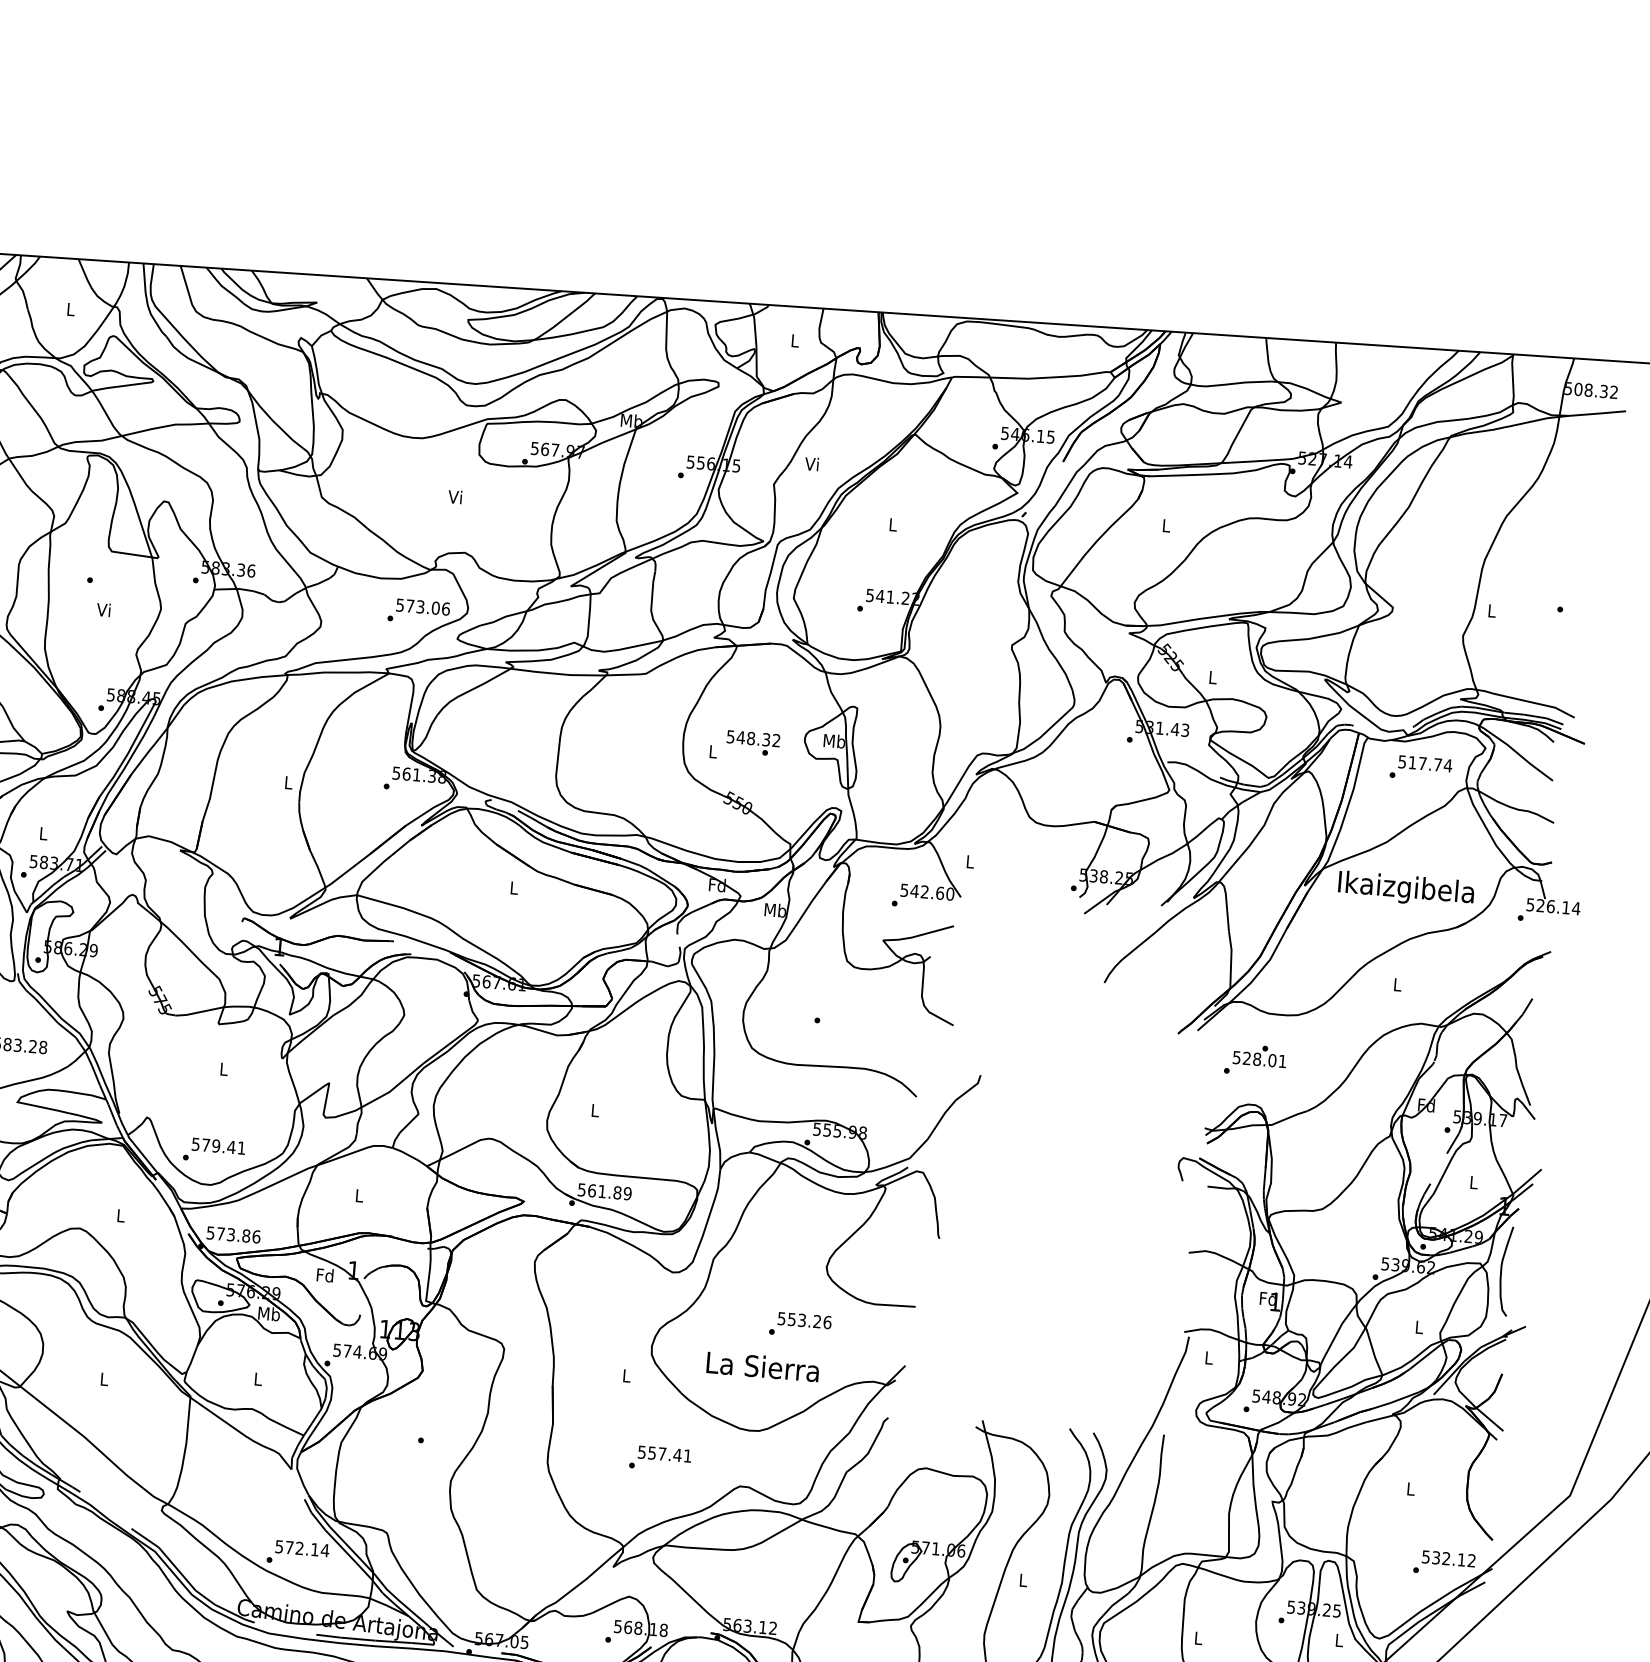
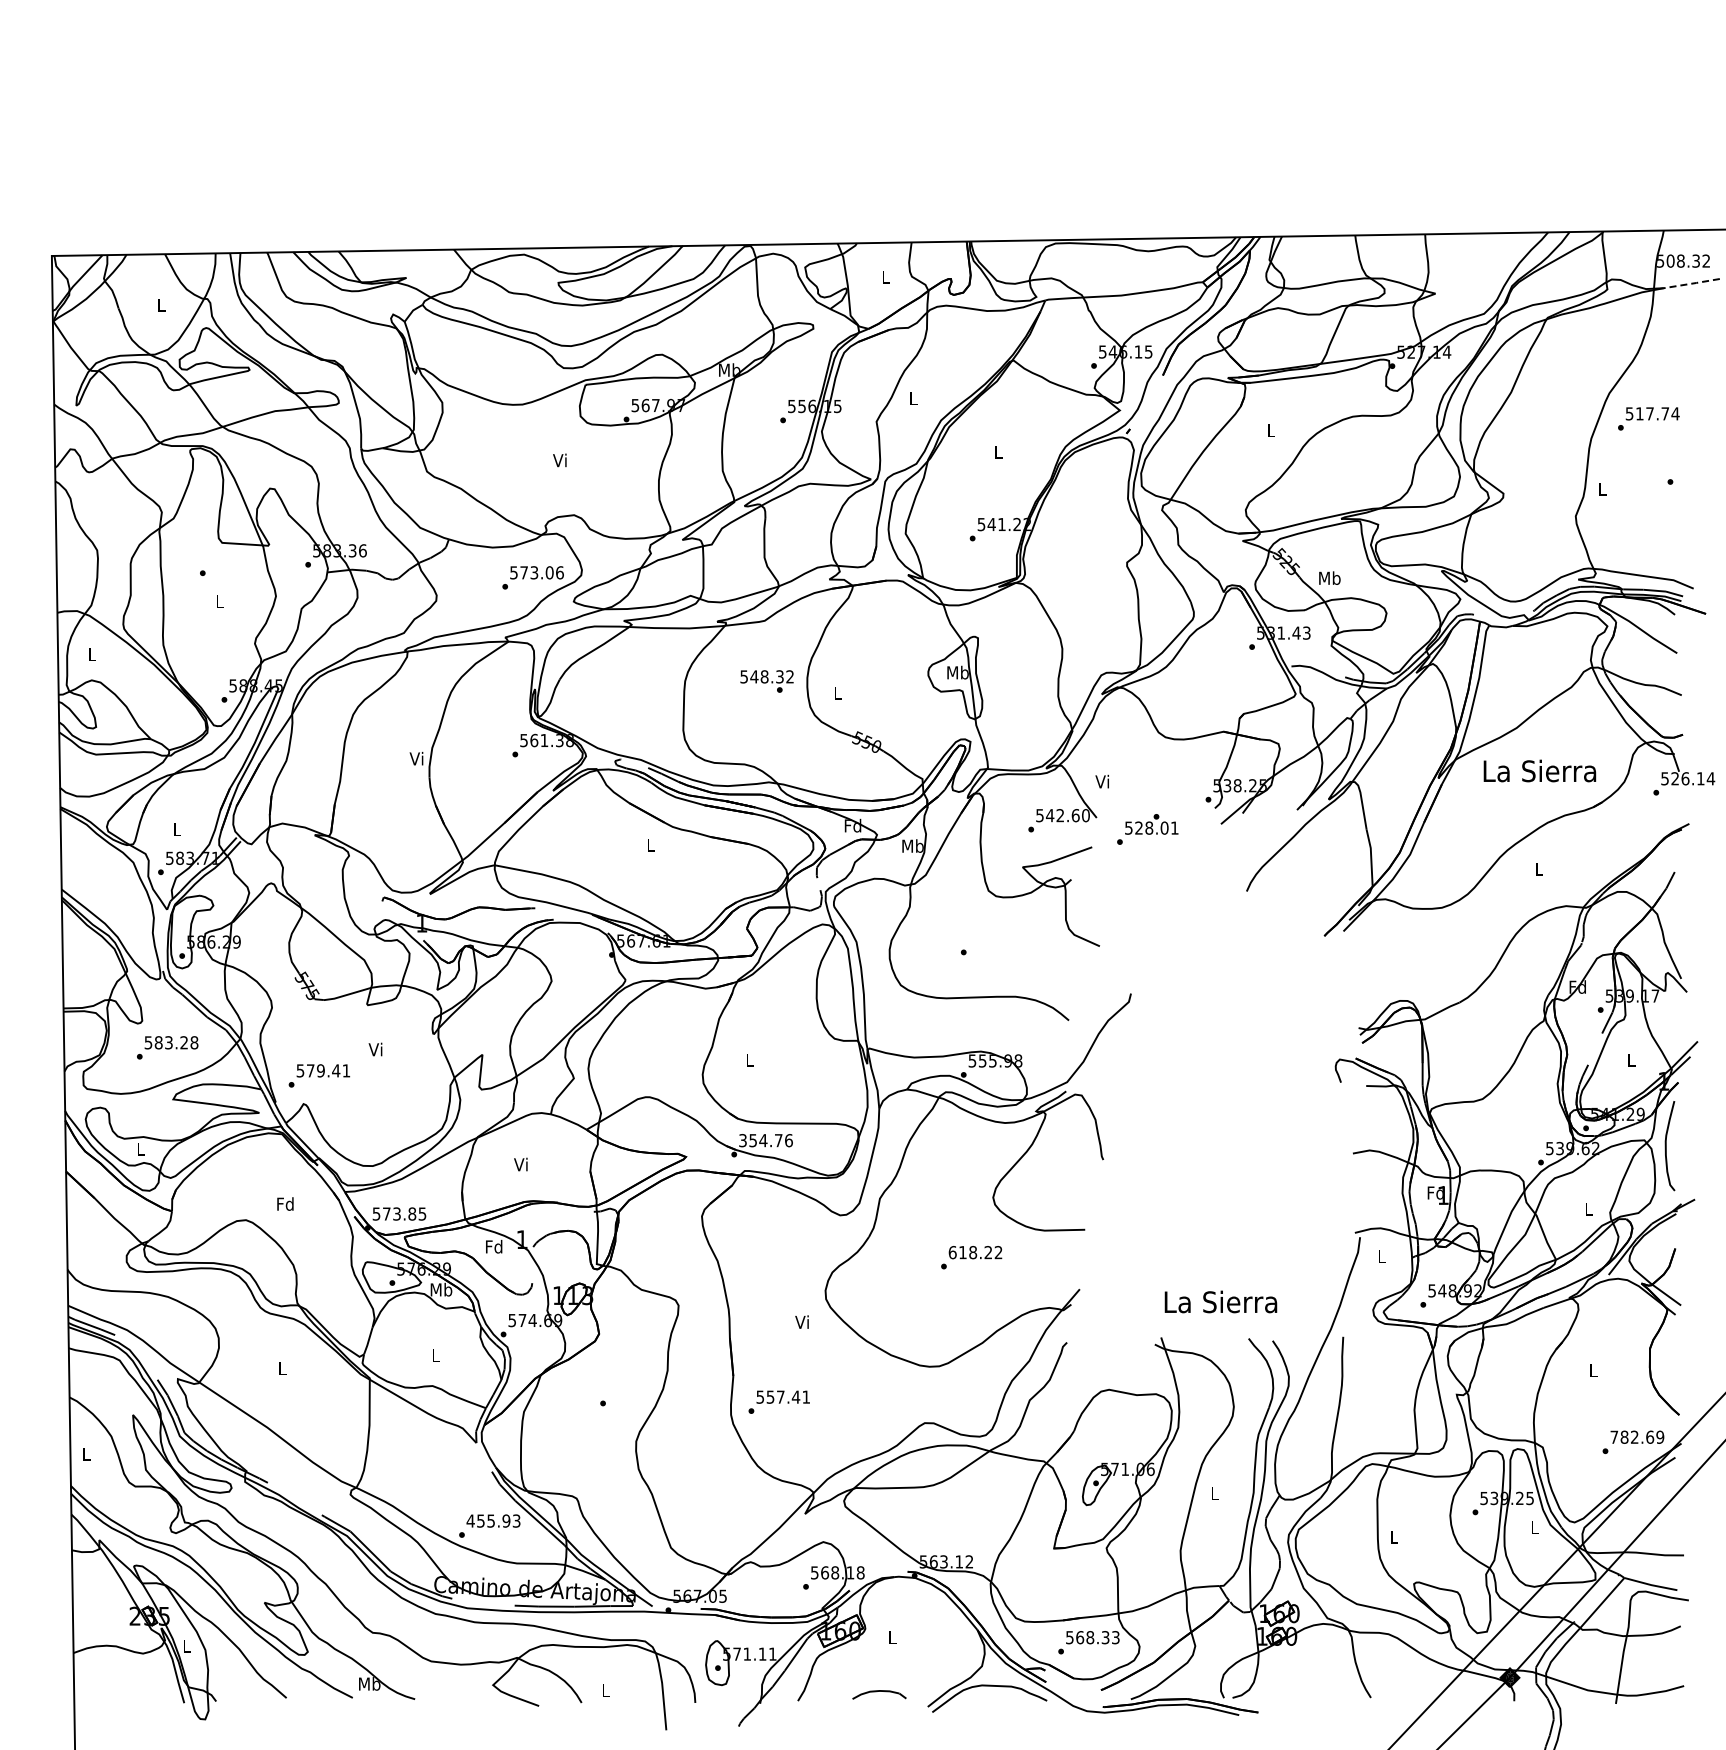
line: (1598, 413) -> (1692, 283), solid -> dashed
text: (811, 463) -> (912, 397), Vi -> L
text: (103, 609) -> (218, 601), Vi -> L
text: (1212, 676) -> (1329, 577), L -> Mb
text: (752, 743) -> (766, 681), moved
text: (1420, 768) -> (1648, 418), moved
text: (287, 782) -> (416, 758), L -> Vi
text: (968, 861) -> (1101, 781), L -> Vi
text: (1405, 889) -> (1539, 773), Ikaizgibela -> La Sierra
text: (1255, 1060) -> (1147, 829), moved
text: (223, 1069) -> (375, 1049), L -> Vi
text: (214, 1150) -> (319, 1075), moved
text: (604, 1191) -> (765, 1140), 561.89 -> 354.76
text: (358, 1195) -> (520, 1164), L -> Vi
text: (120, 1215) -> (285, 1203), L -> Fd
text: (256, 1236) -> (422, 1213), 573.86 -> 573.85
text: (804, 1320) -> (975, 1252), 553.26 -> 618.22
text: (762, 1366) -> (1220, 1301), moved
text: (625, 1375) -> (801, 1321), L -> Vi
text: (659, 1458) -> (778, 1401), moved
text: (302, 1548) -> (493, 1520), 572.14 -> 455.93
text: (1449, 1558) -> (1637, 1436), 532.12 -> 782.69

